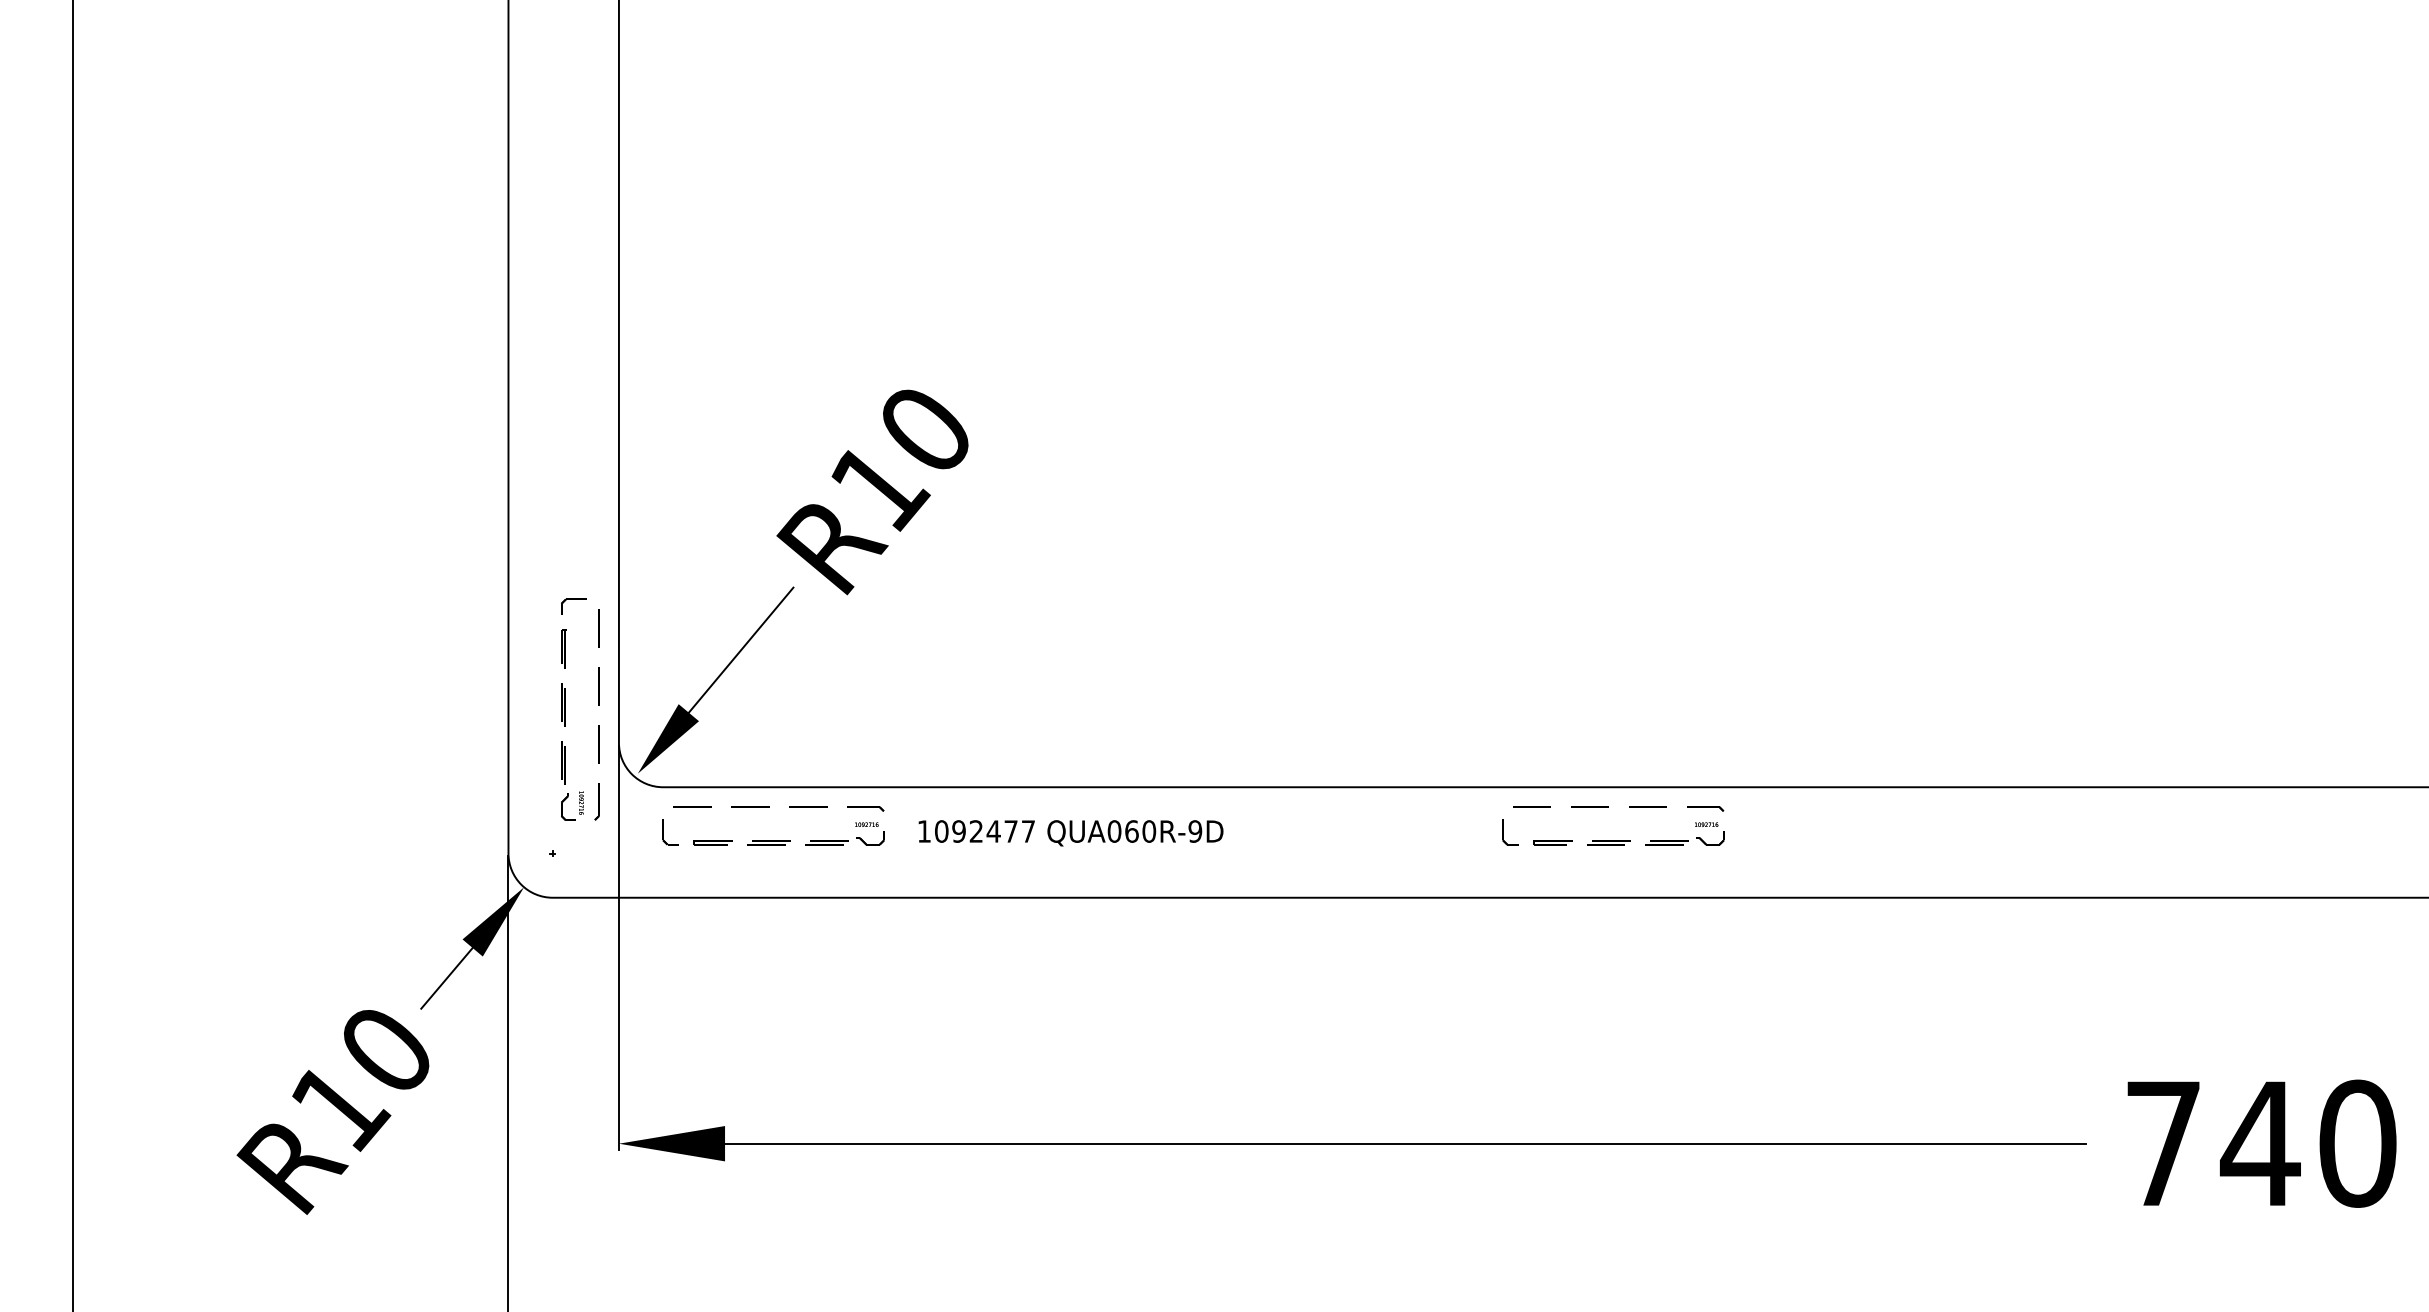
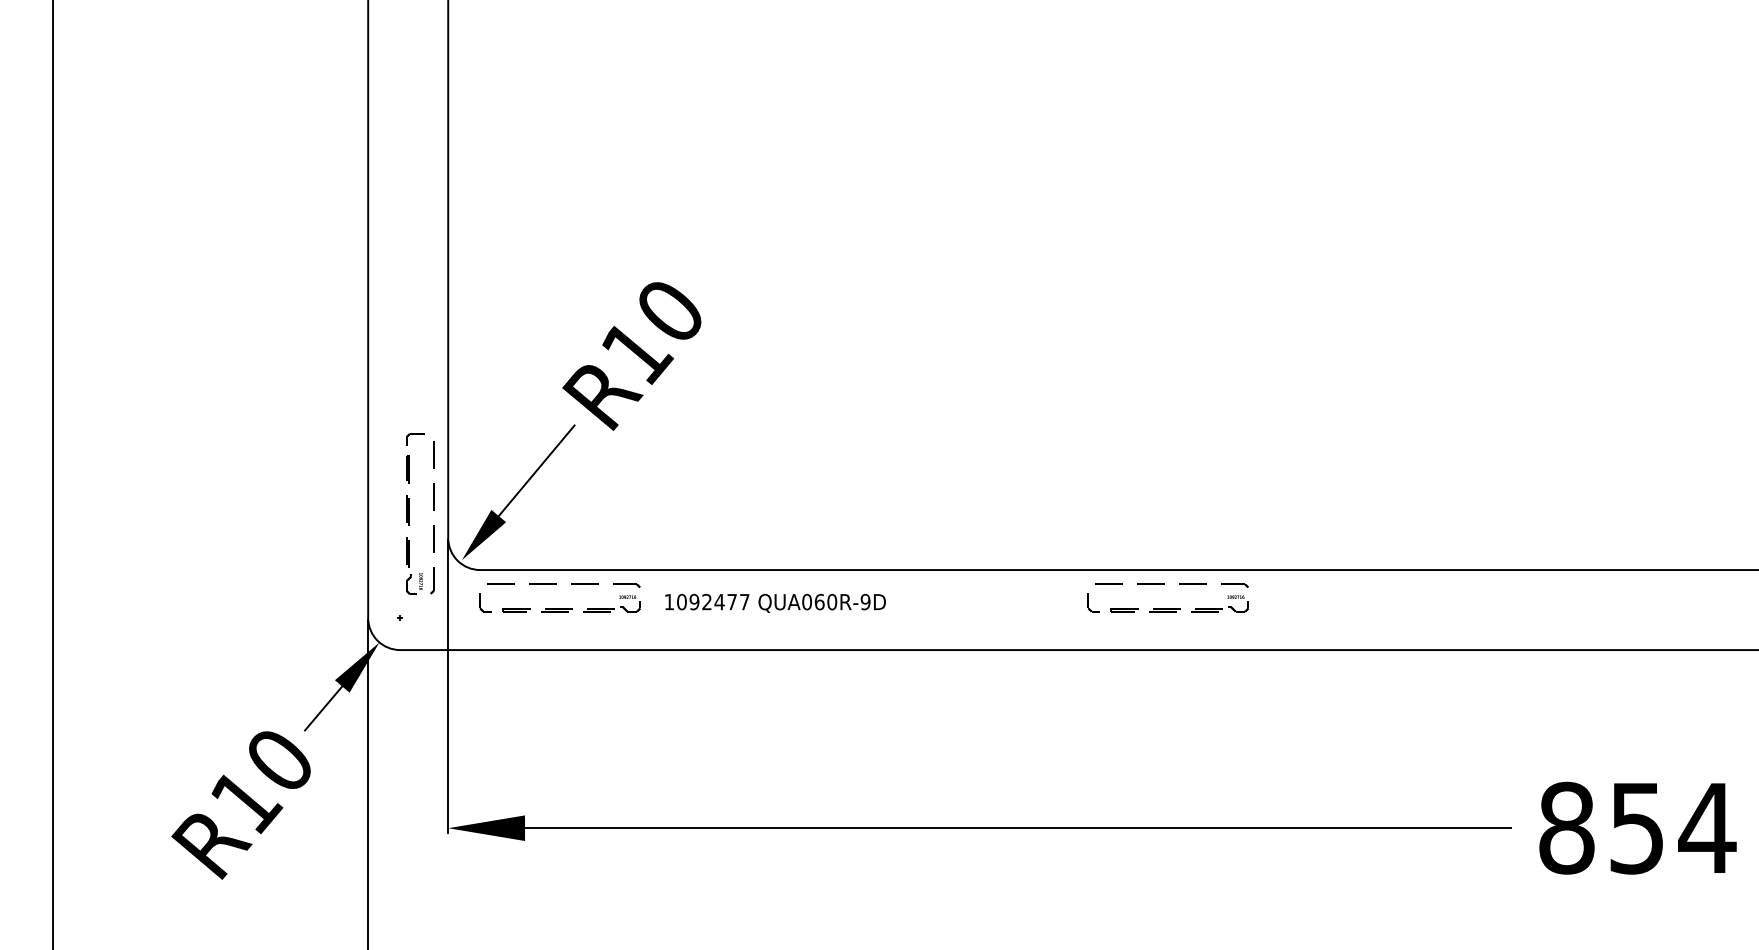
text: (2261, 1142) -> (1637, 827), 740 -> 854

